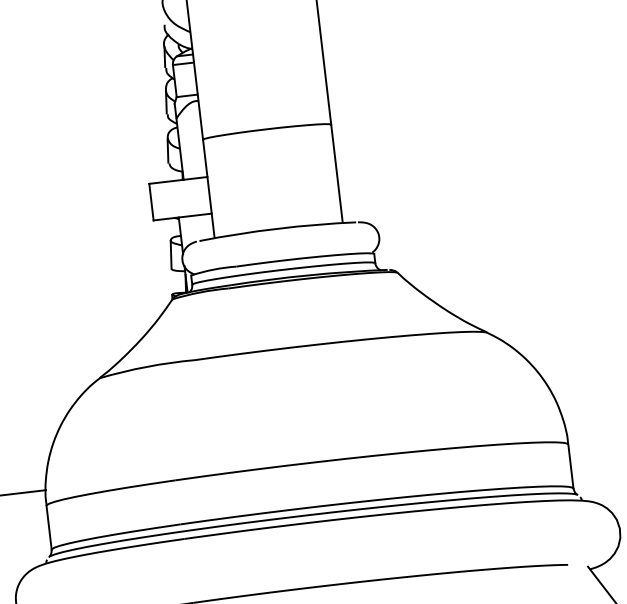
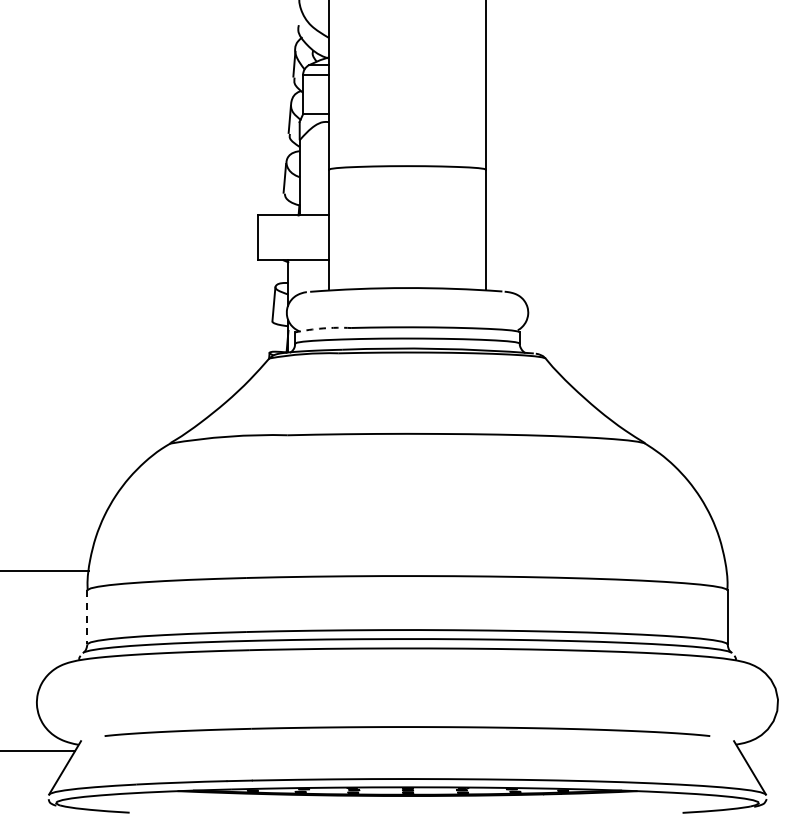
arc: (213, 269) -> (323, 328), solid -> dashed
line: (49, 527) -> (87, 617), solid -> dashed

